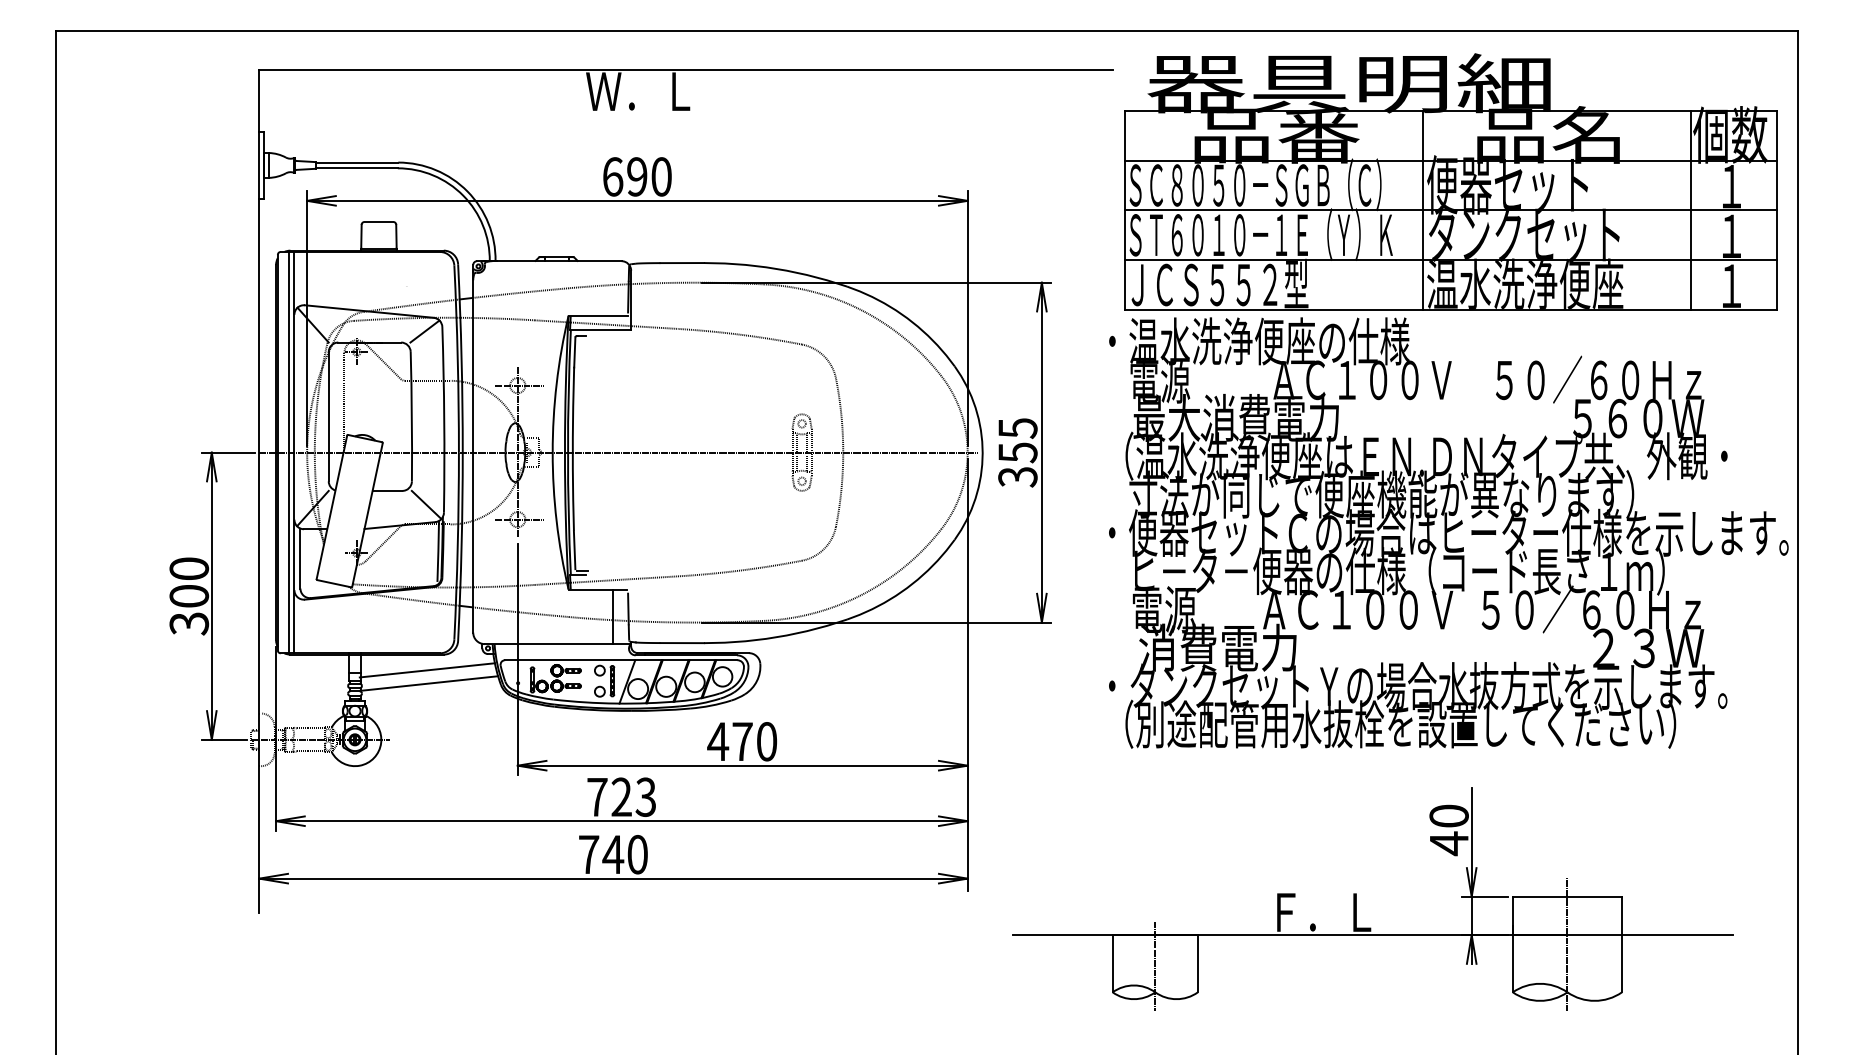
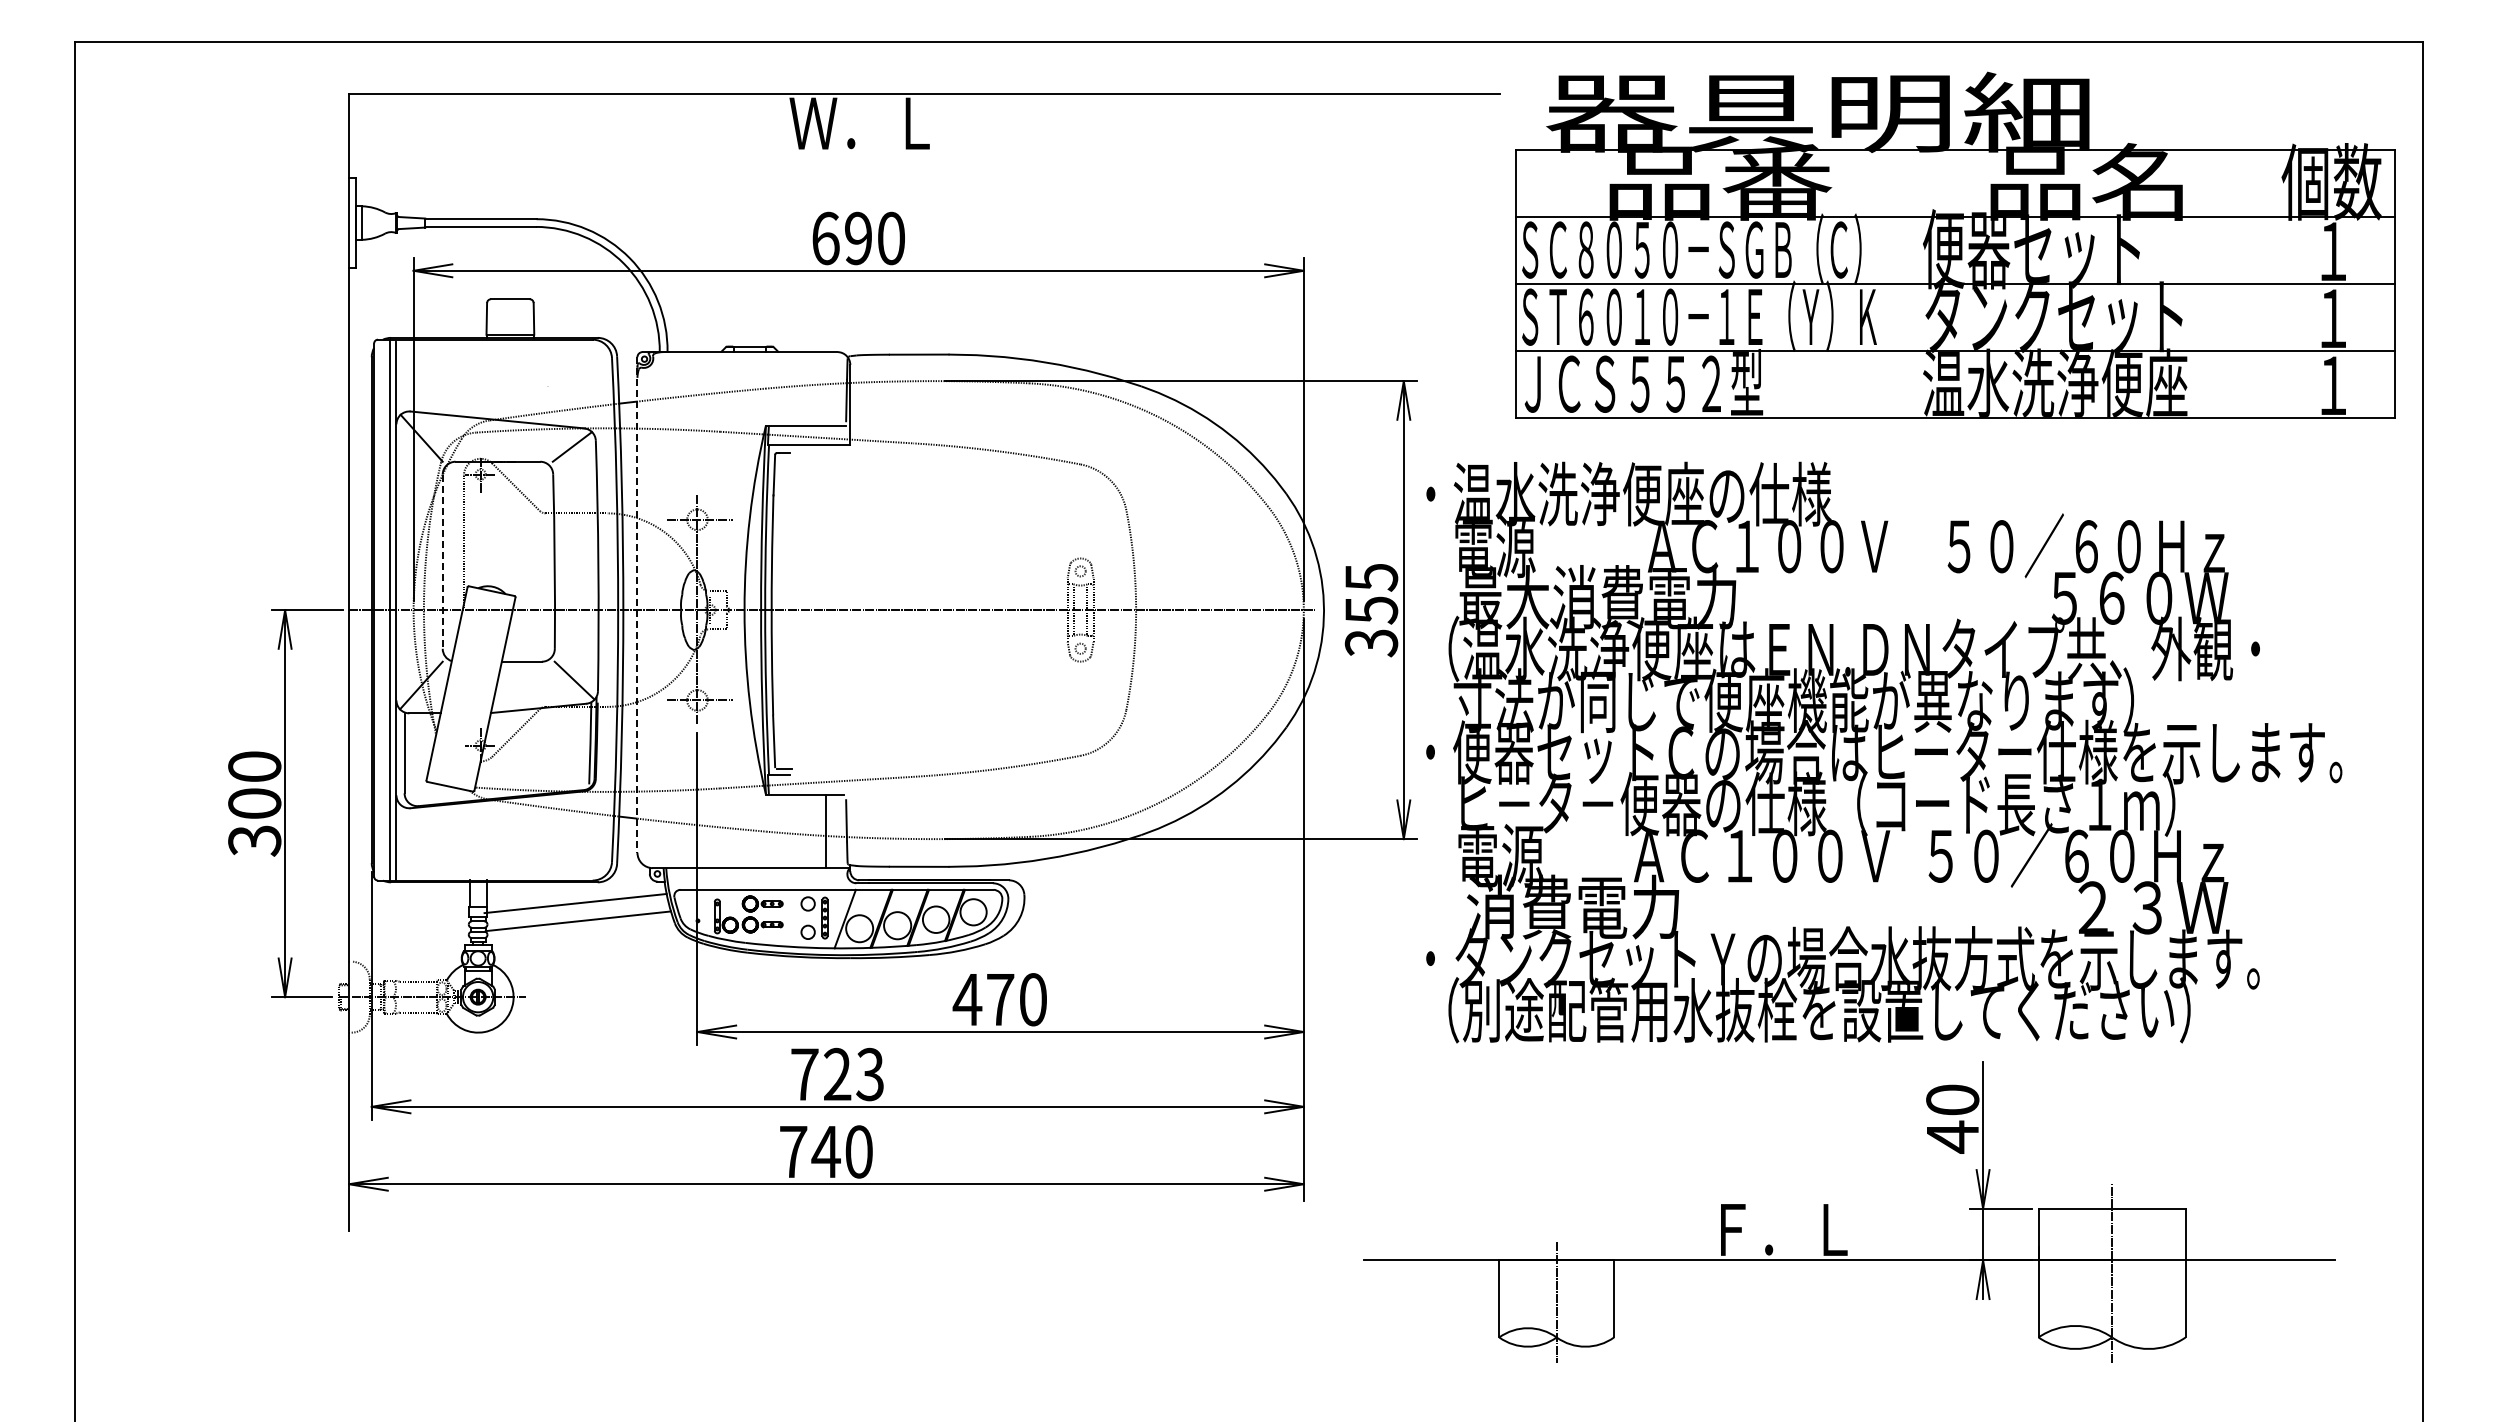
line: (1423, 210) -> (1917, 283), removed
line: (1690, 210) -> (2278, 283), removed
line: (328, 417) -> (442, 562), solid -> dashed
line: (473, 448) -> (637, 604), solid -> dashed
text: (1448, 533) -> (1884, 752), moved

